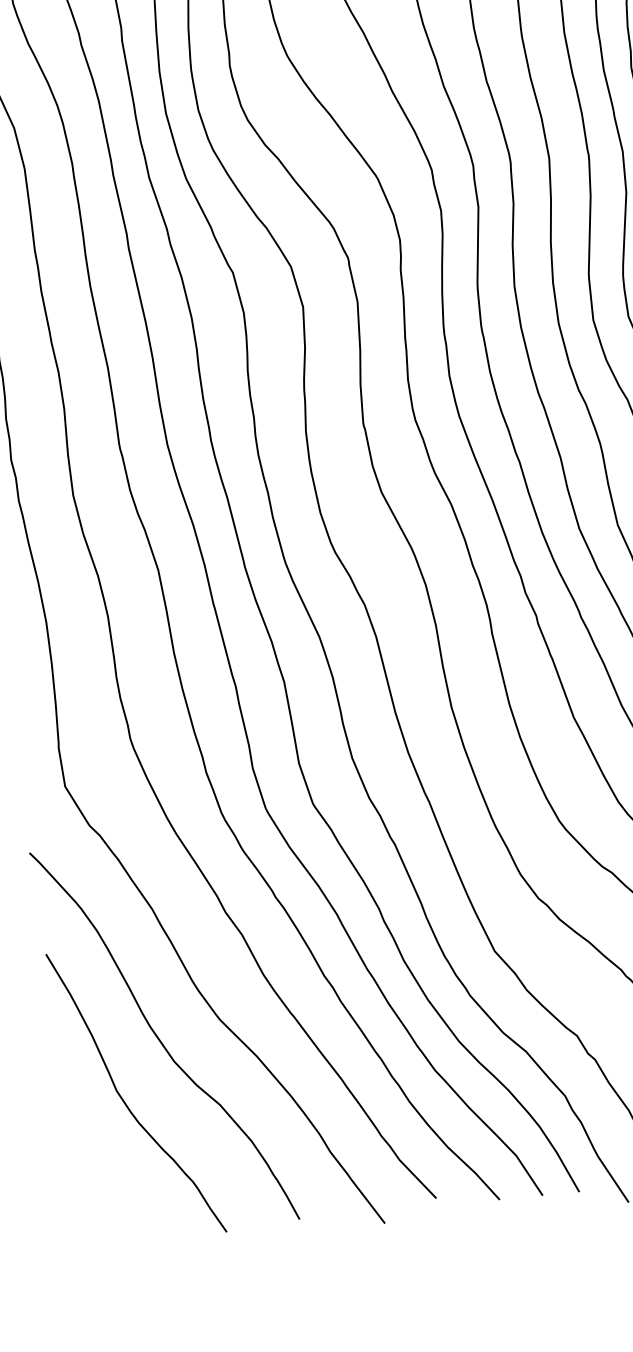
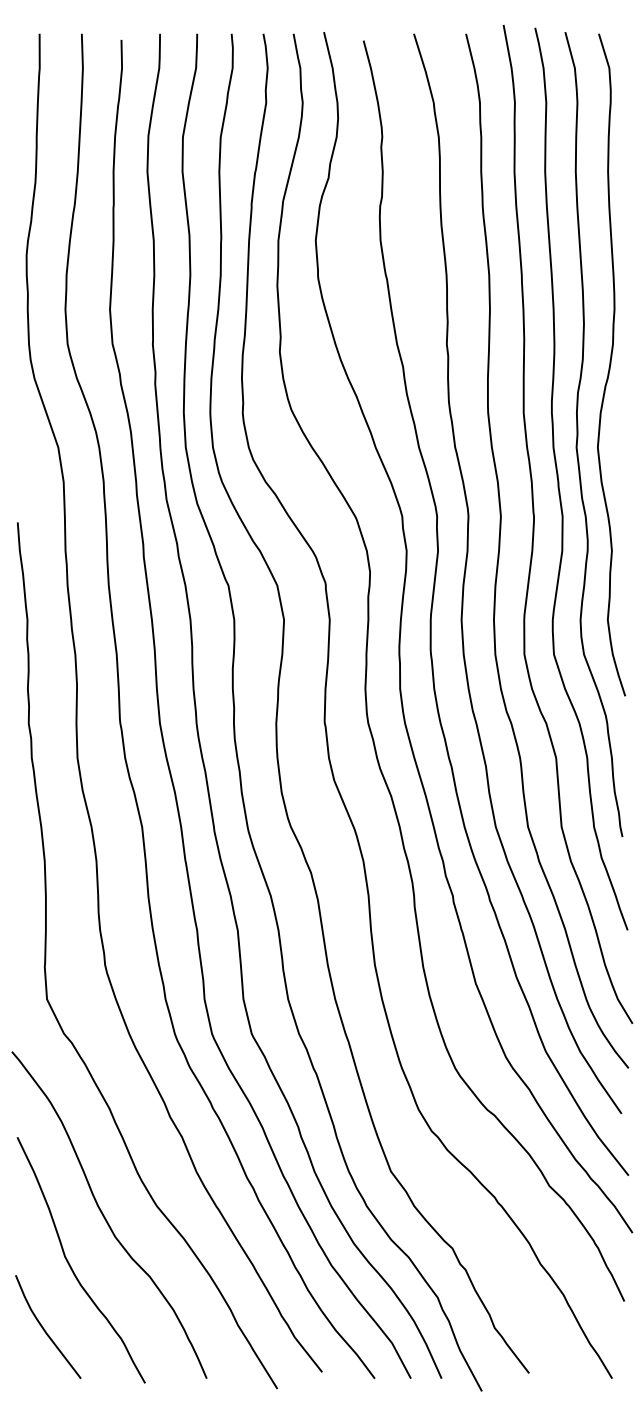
curve: (100, 1178) -> (44, 1328), added

